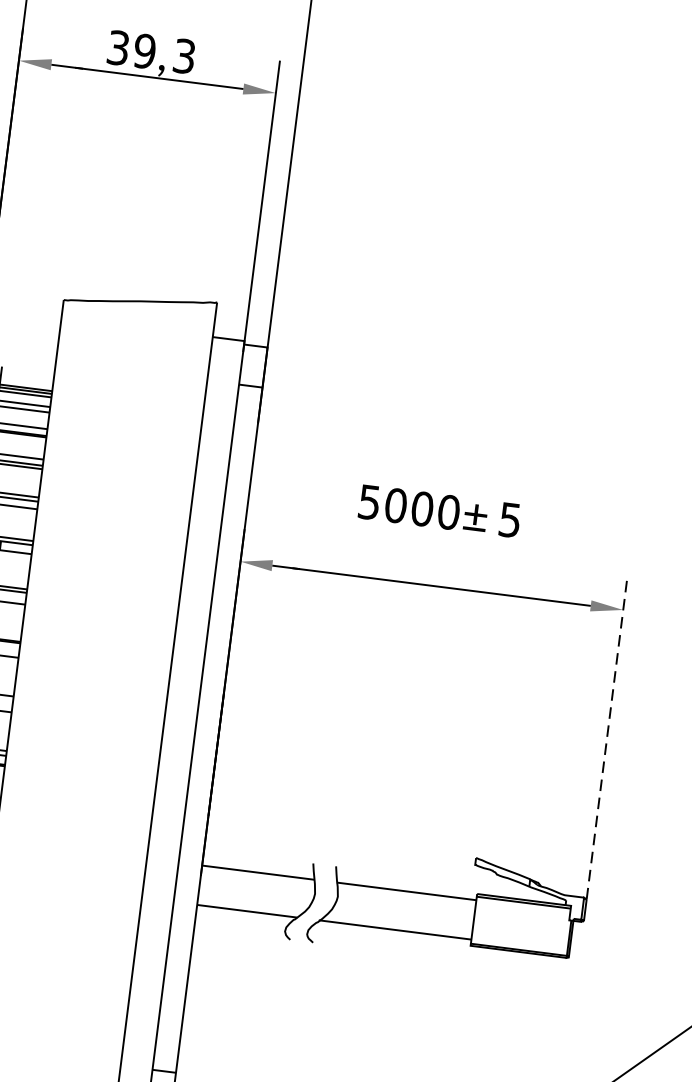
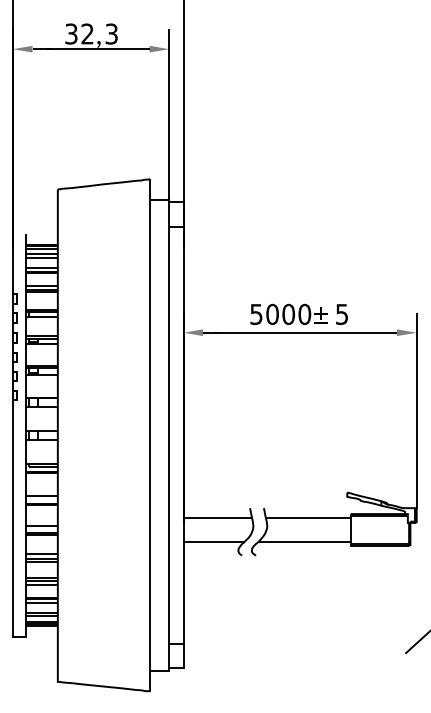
text: (144, 50) -> (87, 33), 39 -> 32
text: (438, 509) -> (298, 313), moved
line: (606, 737) -> (416, 410), dashed -> solid

